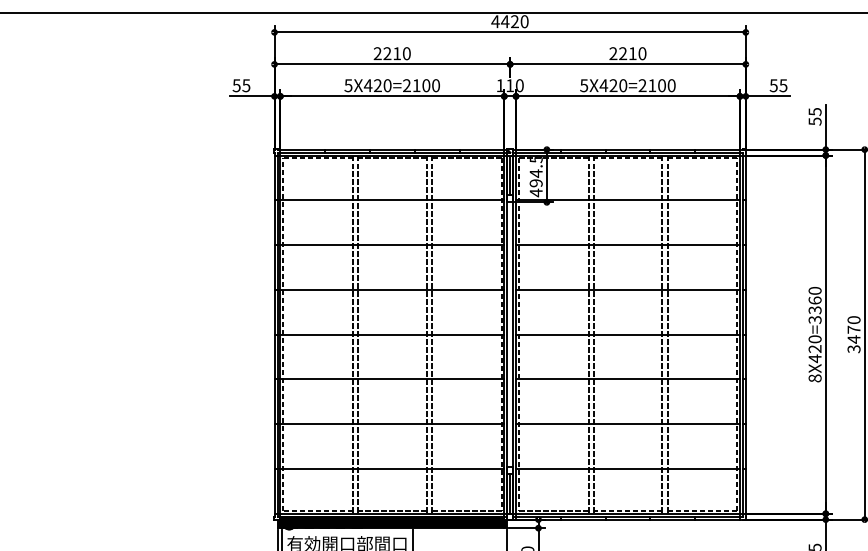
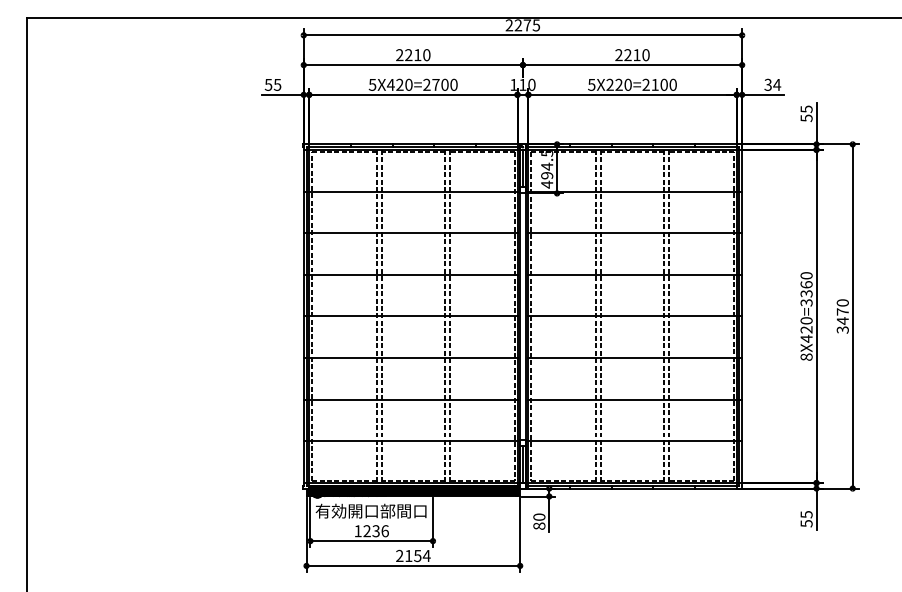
text: (509, 21) -> (522, 25), 4420 -> 2275
text: (416, 85) -> (435, 84), 5X420=2100 -> 5X420=2700
text: (604, 85) -> (610, 84), 5X420=2100 -> 5X220=2100
text: (778, 85) -> (772, 84), 55 -> 34

